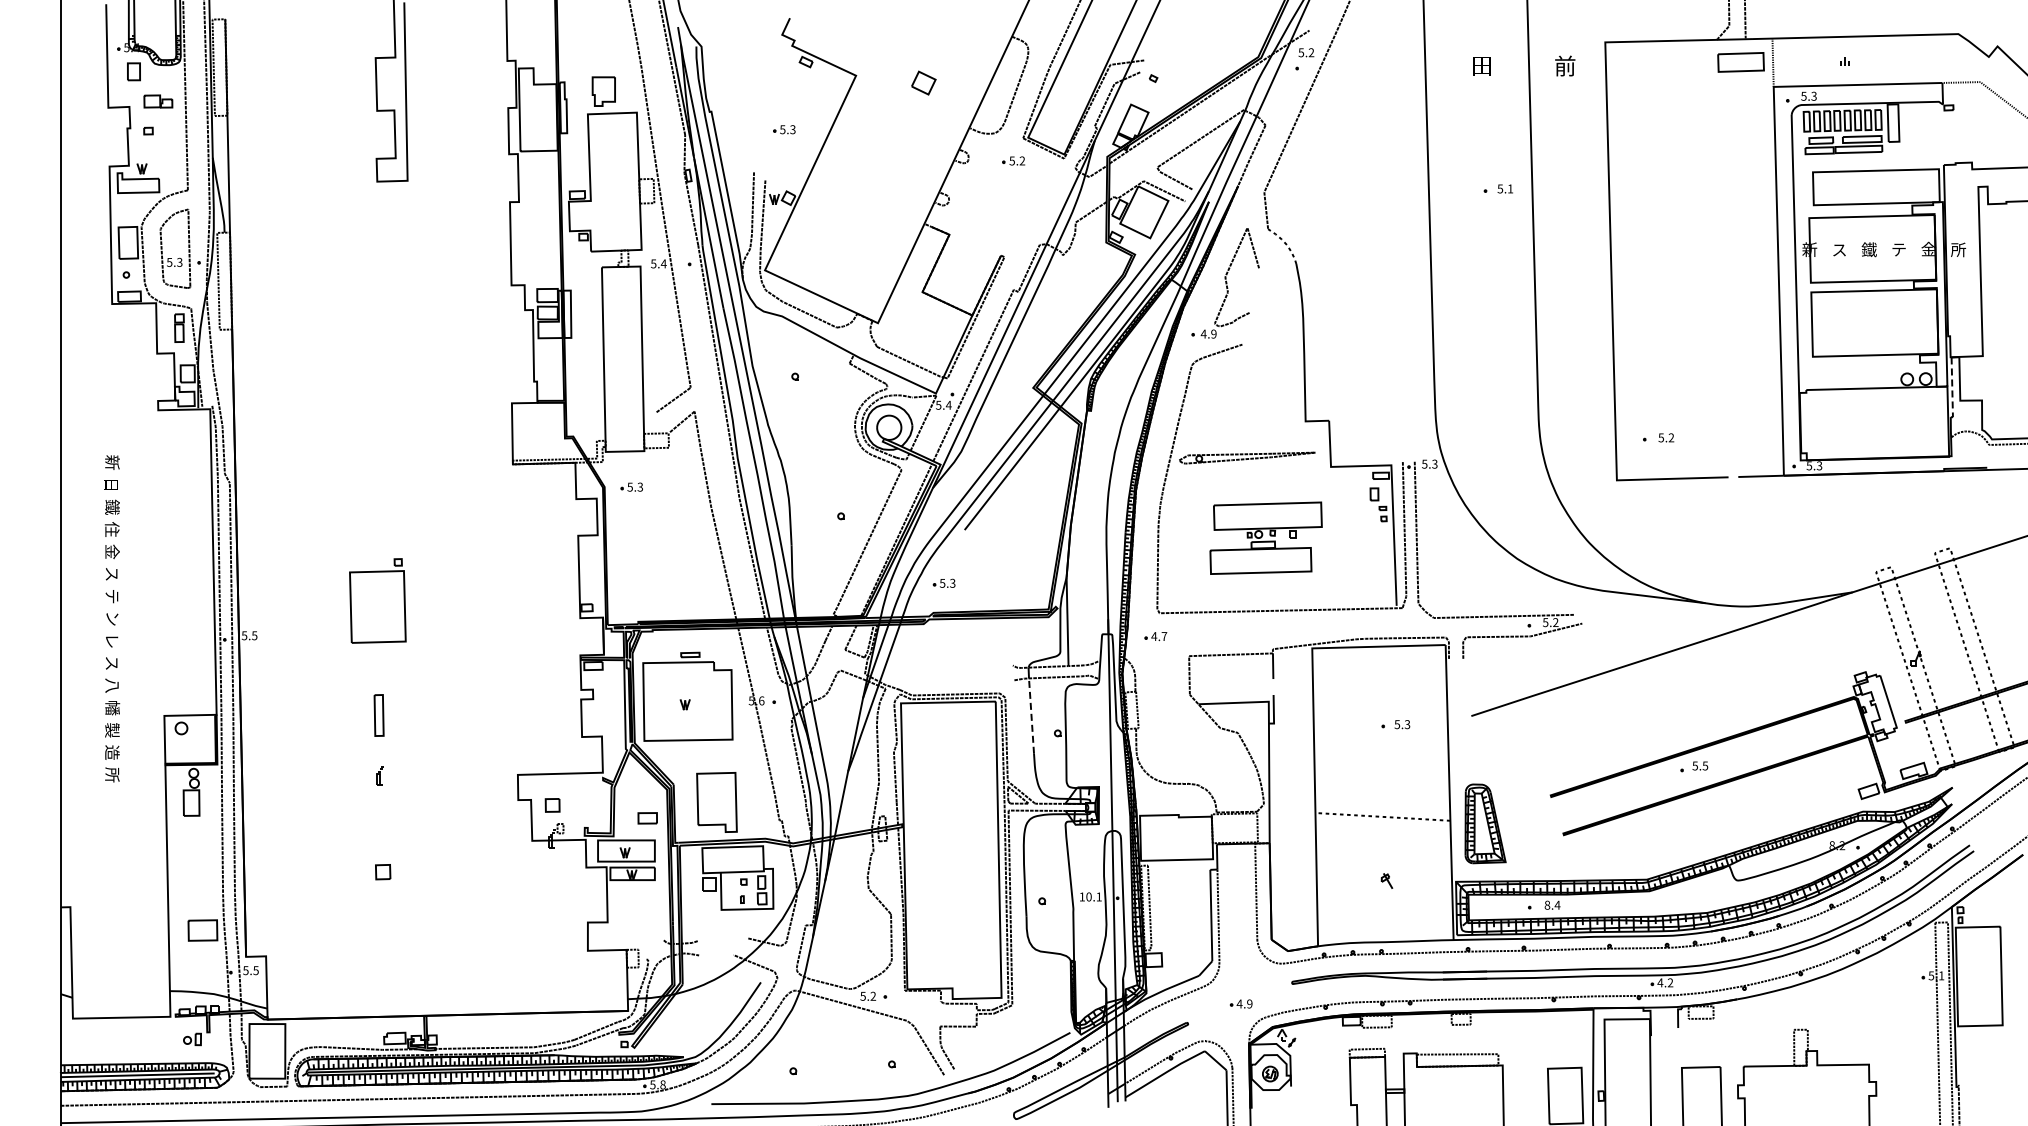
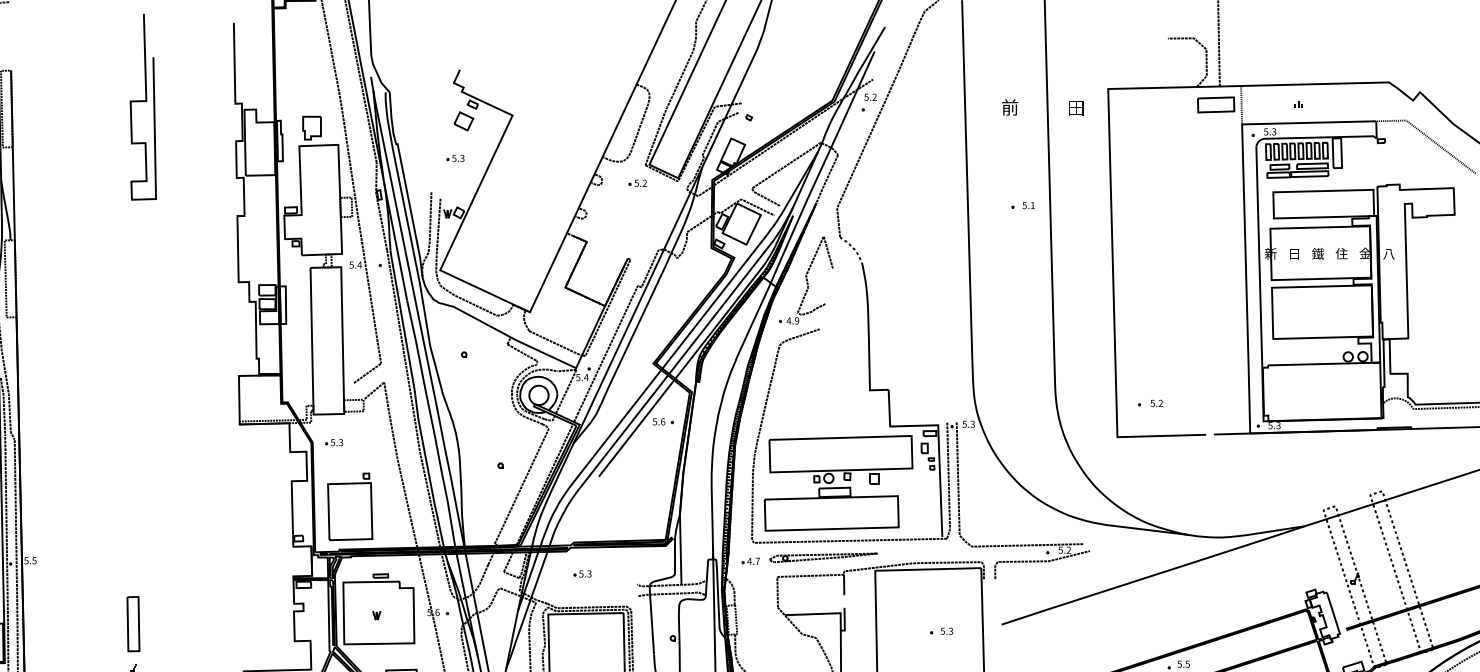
text: (1481, 65) -> (1009, 107), 田 -> 前
text: (1565, 65) -> (1076, 107), 前 -> 田
part: (923, 82) -> (463, 120), moved
text: (1898, 249) -> (1341, 253), テ -> 住
text: (1958, 249) -> (1389, 253), 所 -> 八
text: (1839, 250) -> (1294, 254), ス -> 日
line: (1952, 389) -> (1384, 364), dashed -> solid
part: (1247, 457) -> (823, 557), moved
part: (1045, 460) -> (663, 421), added
part: (1265, 537) -> (838, 482), size x1.67
part: (943, 582) -> (582, 573), moved
part: (377, 600) -> (349, 506), moved
part: (378, 715) -> (132, 624), size x1.67
line: (1031, 715) -> (652, 624), dashed -> solid

